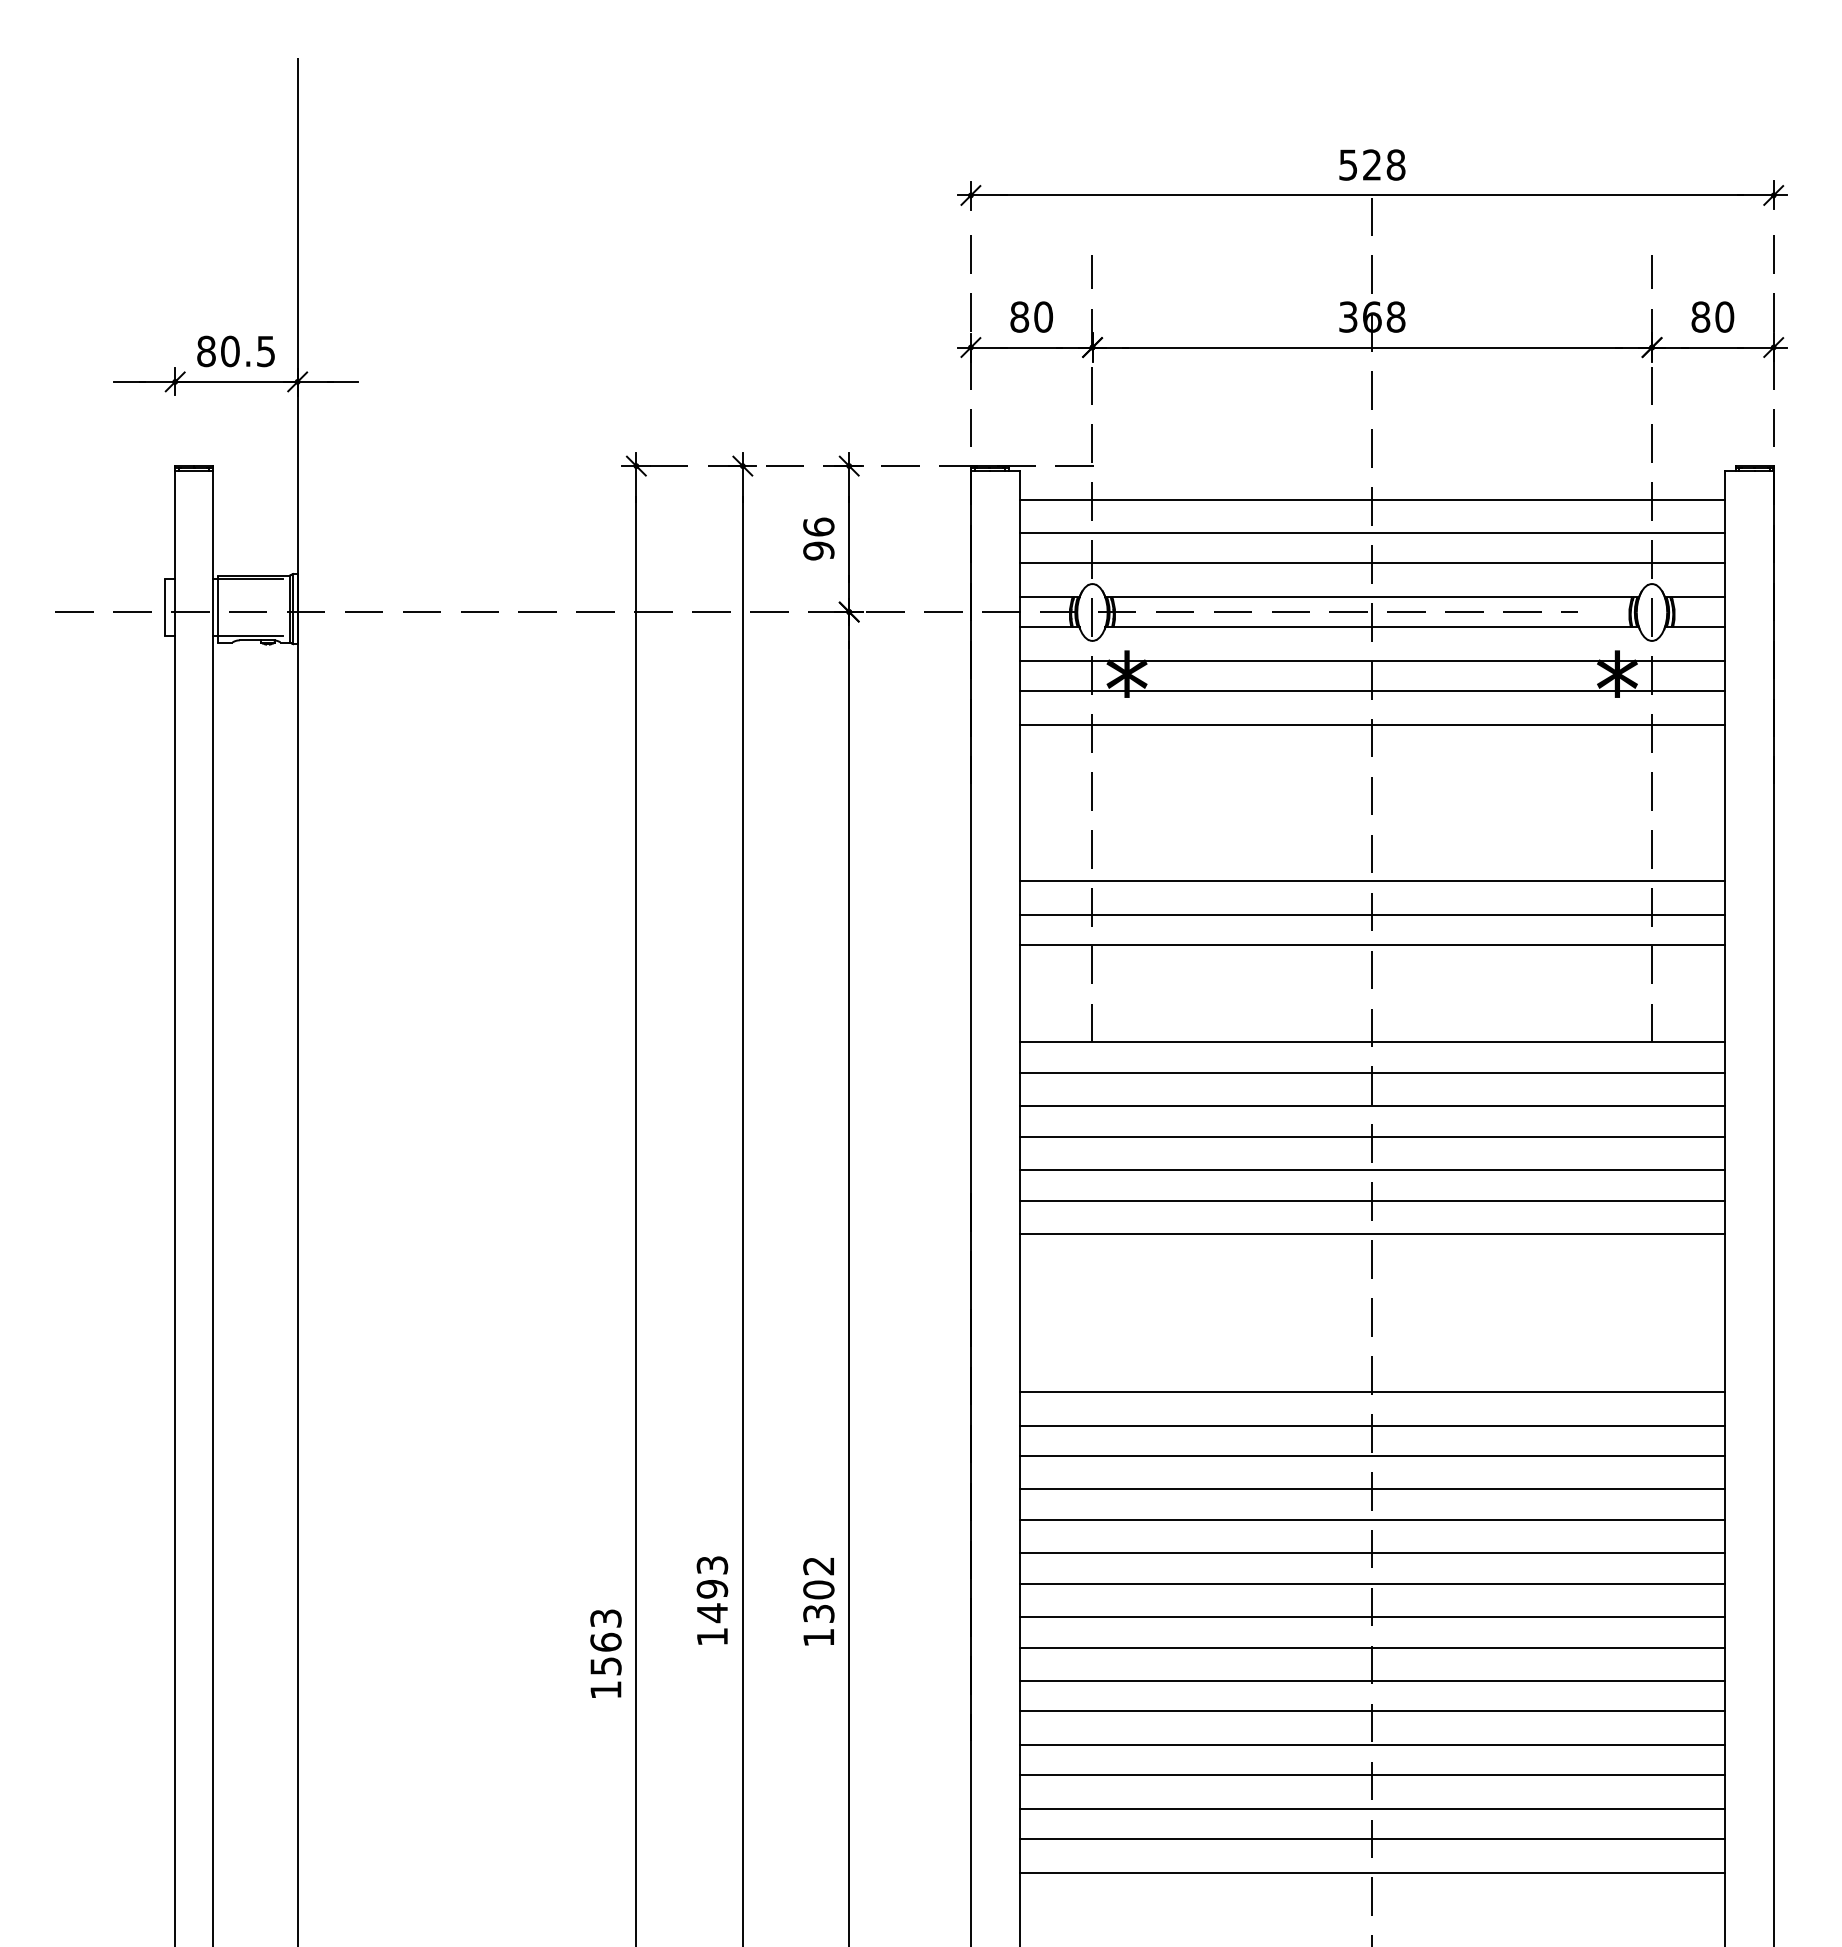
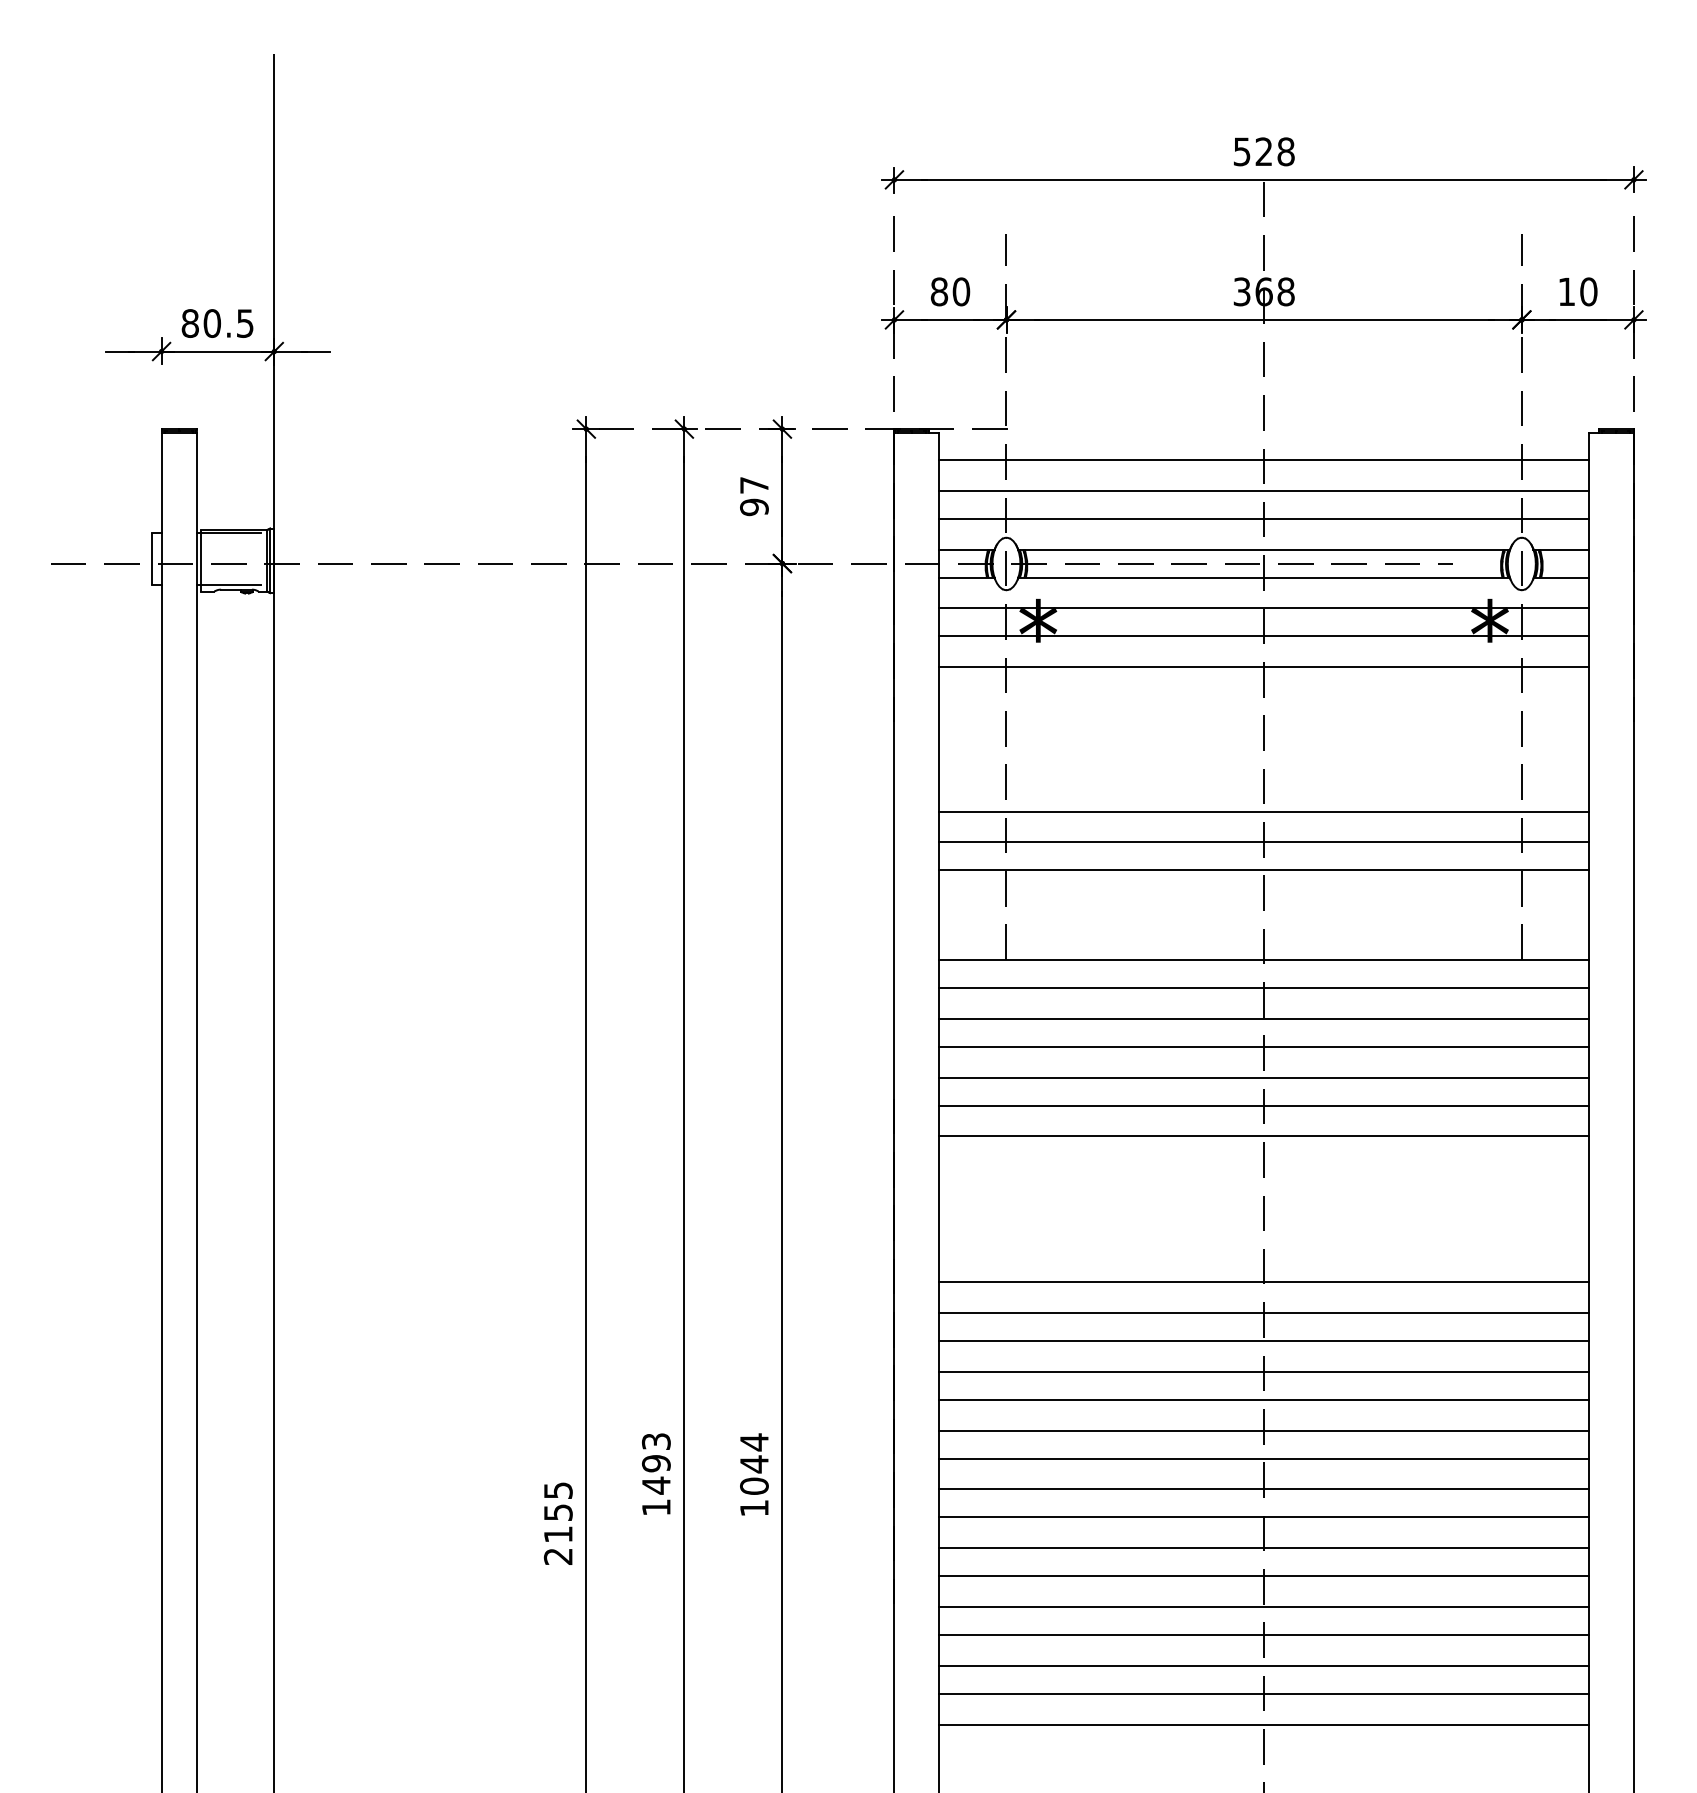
text: (1700, 316) -> (1566, 291), 80 -> 10
text: (818, 526) -> (754, 484), 96 -> 97
text: (818, 1589) -> (754, 1463), 1302 -> 1044
text: (605, 1654) -> (557, 1523), 1563 -> 2155

